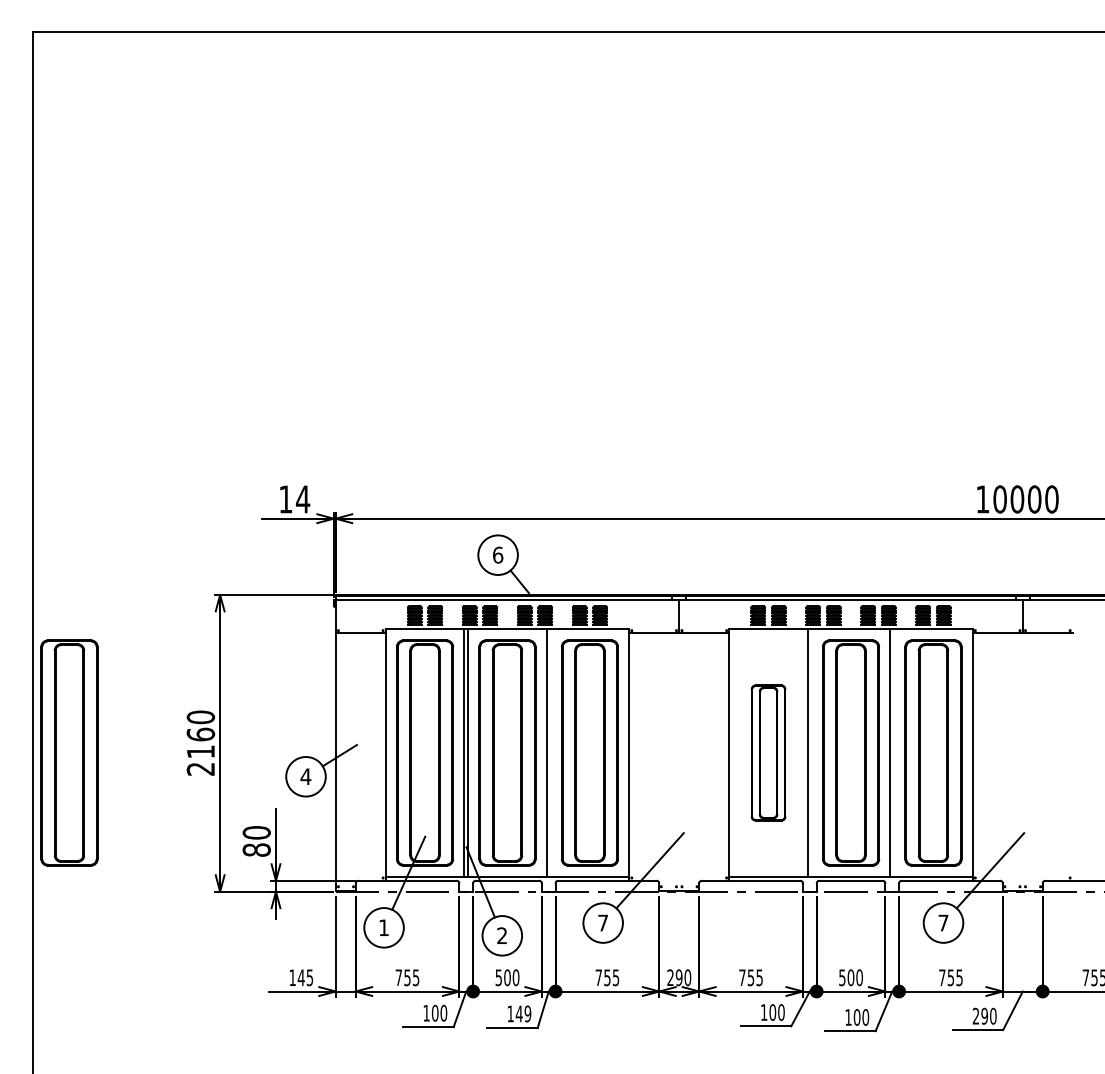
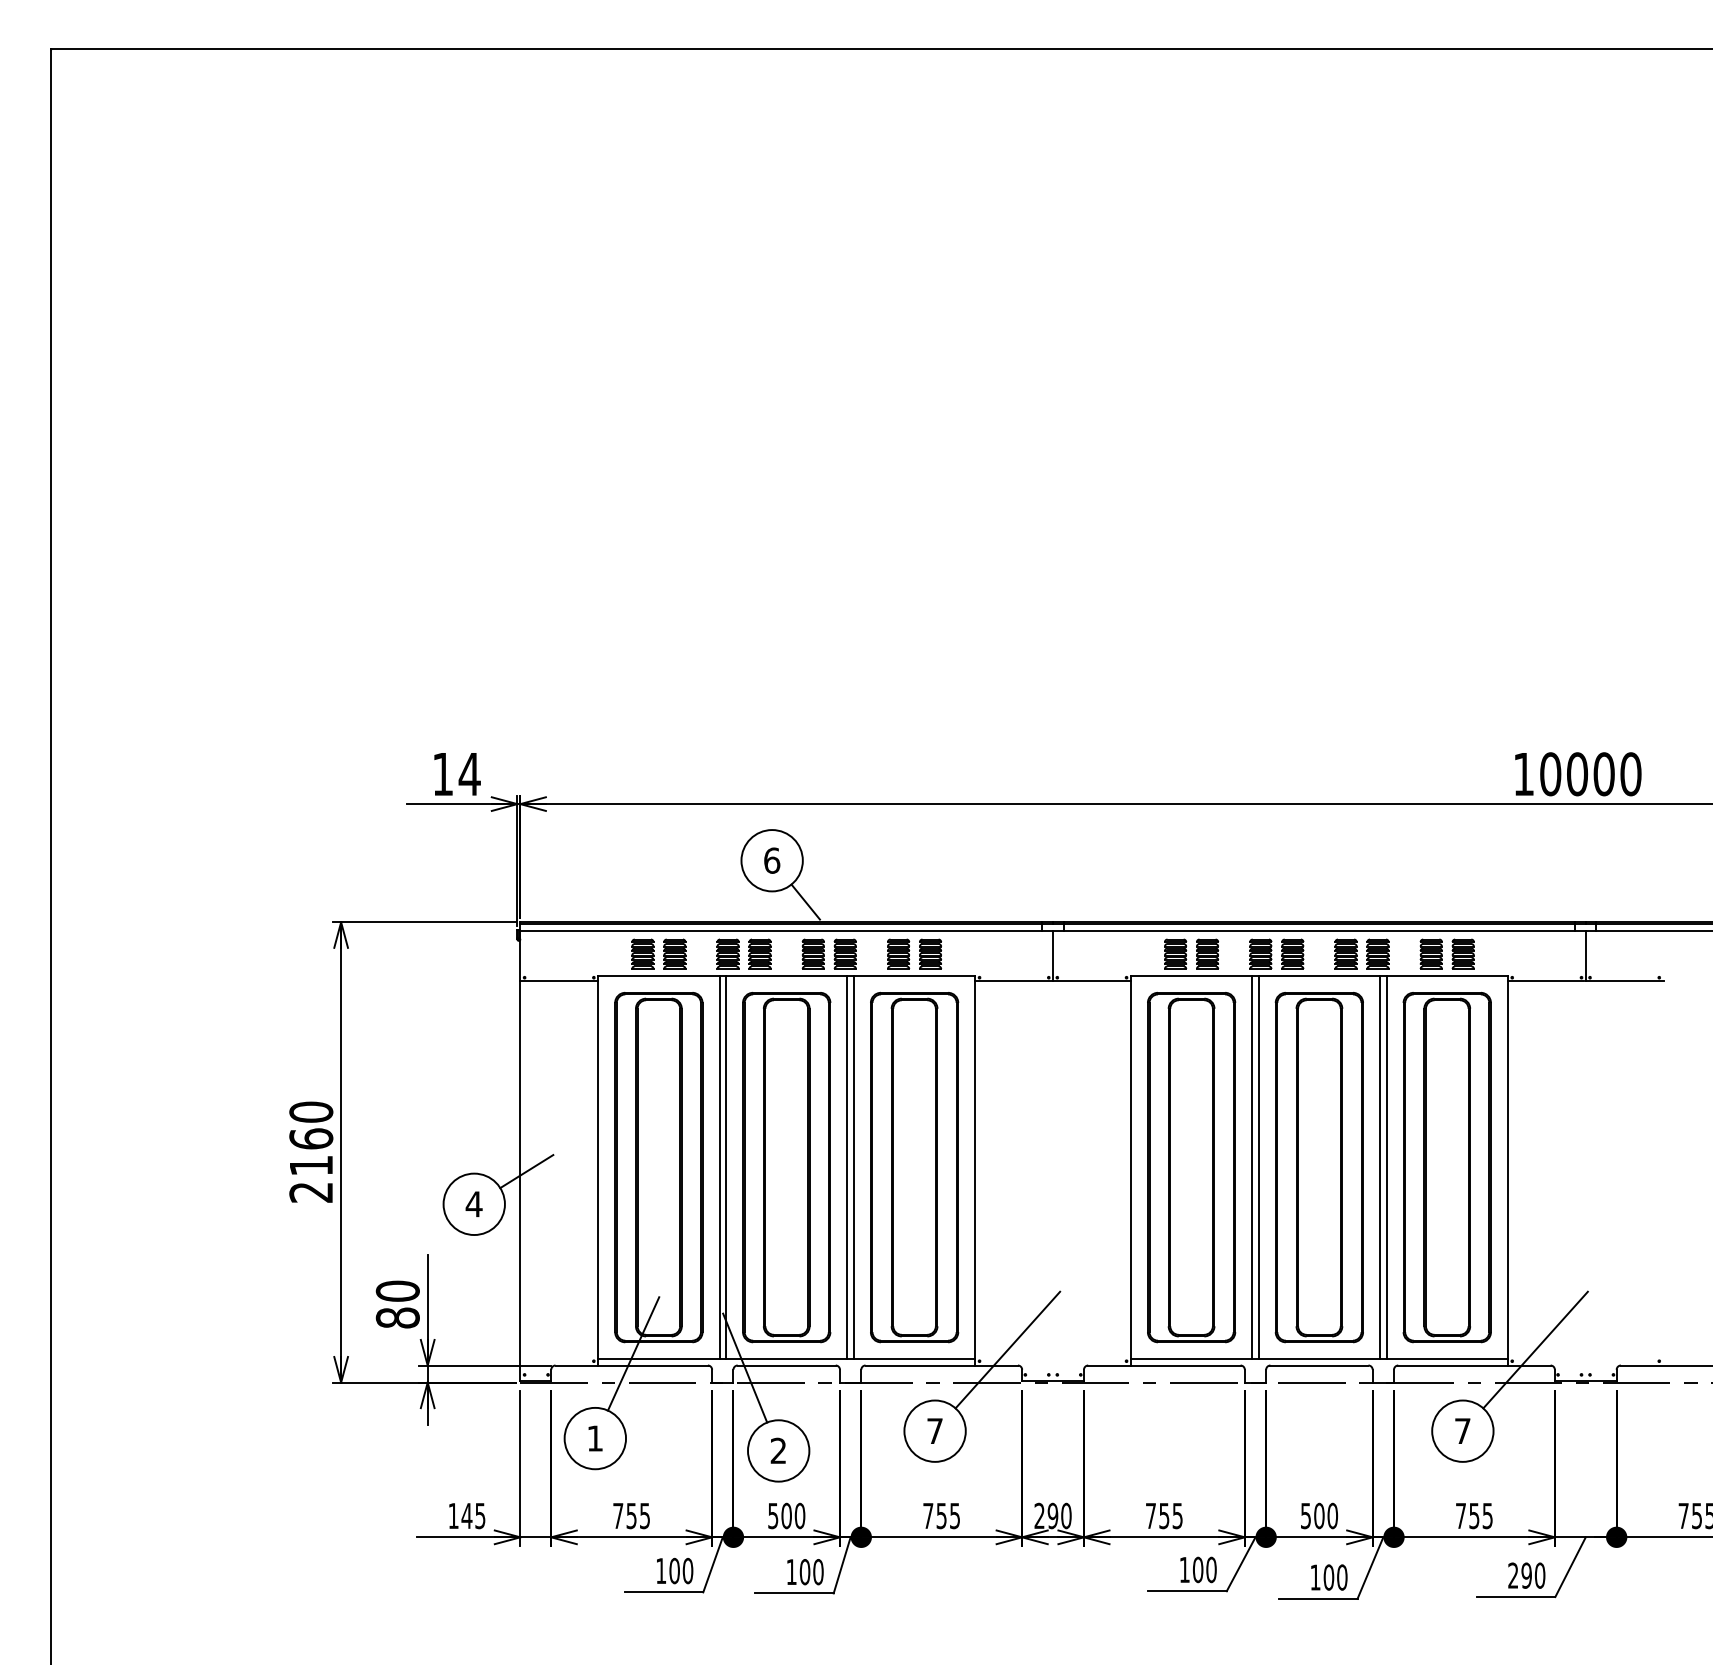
part: (69, 752) -> (107, 1166), removed
line: (550, 752) -> (853, 1166), added
part: (768, 752) -> (1191, 1166), size x1.67
line: (811, 752) -> (1258, 1166), added
line: (894, 752) -> (1386, 1166), added
text: (523, 1013) -> (811, 1571), 149 -> 100

